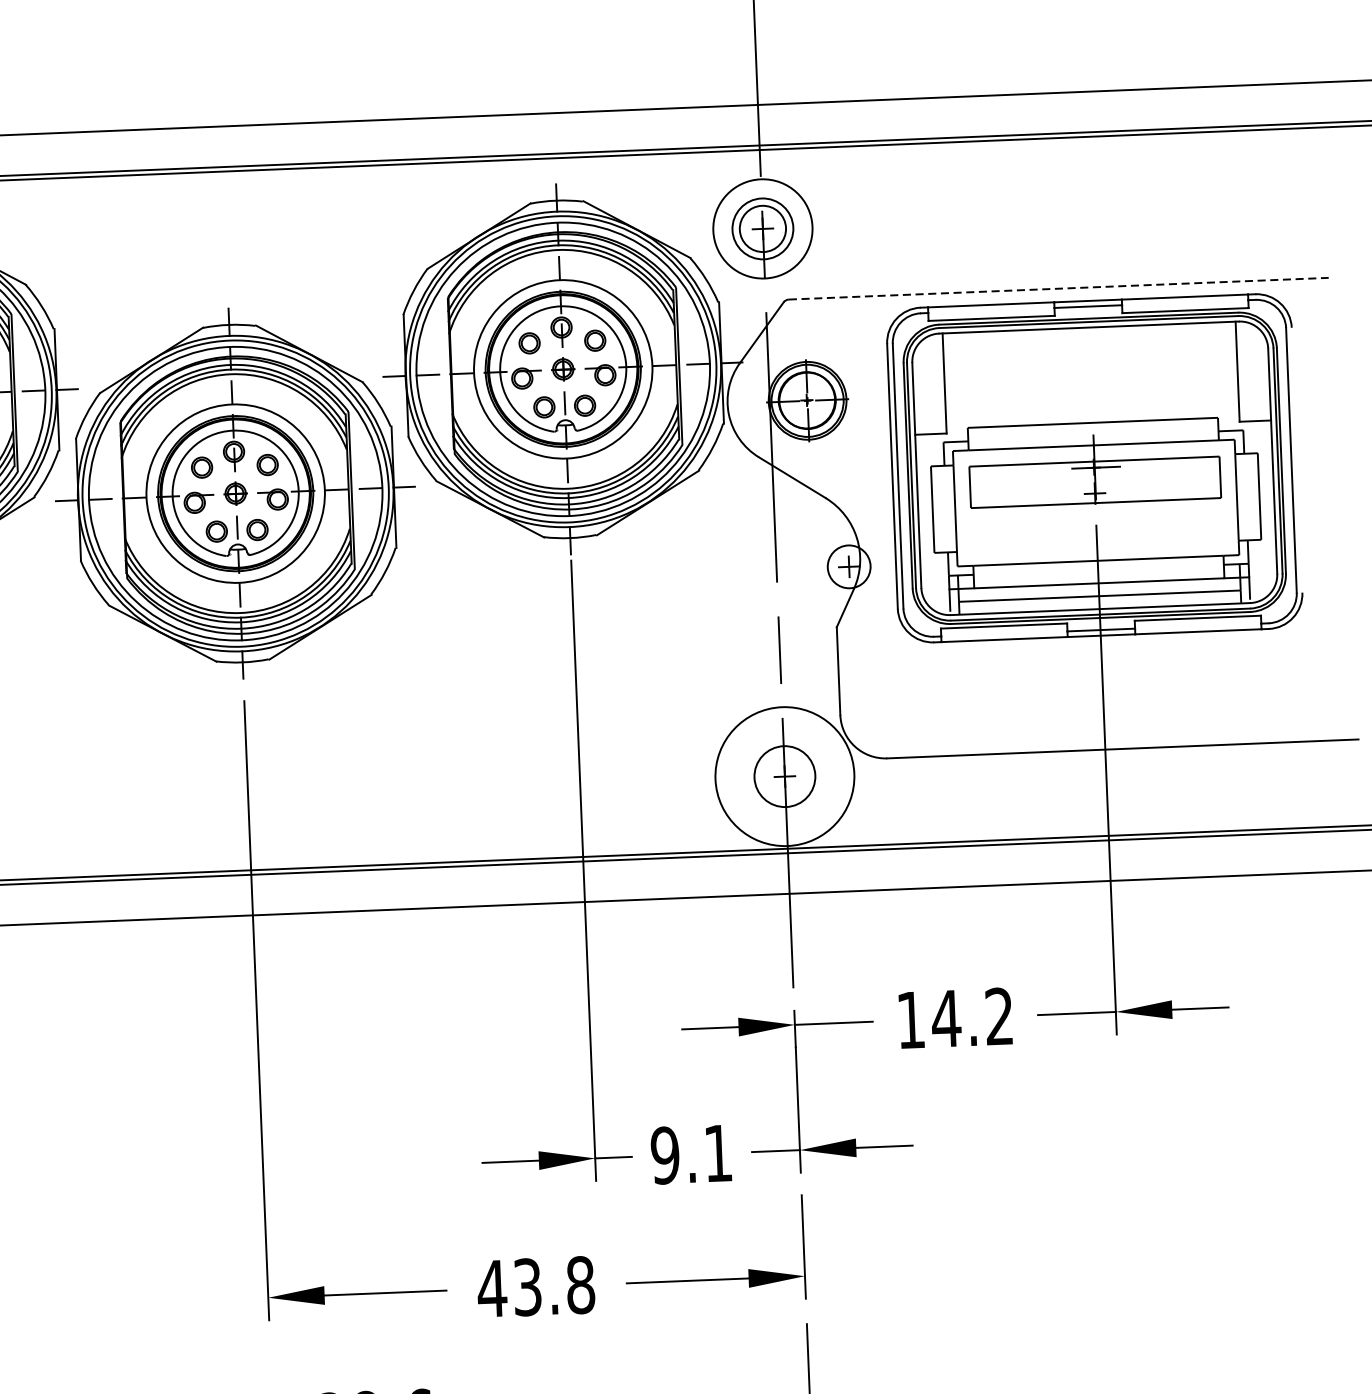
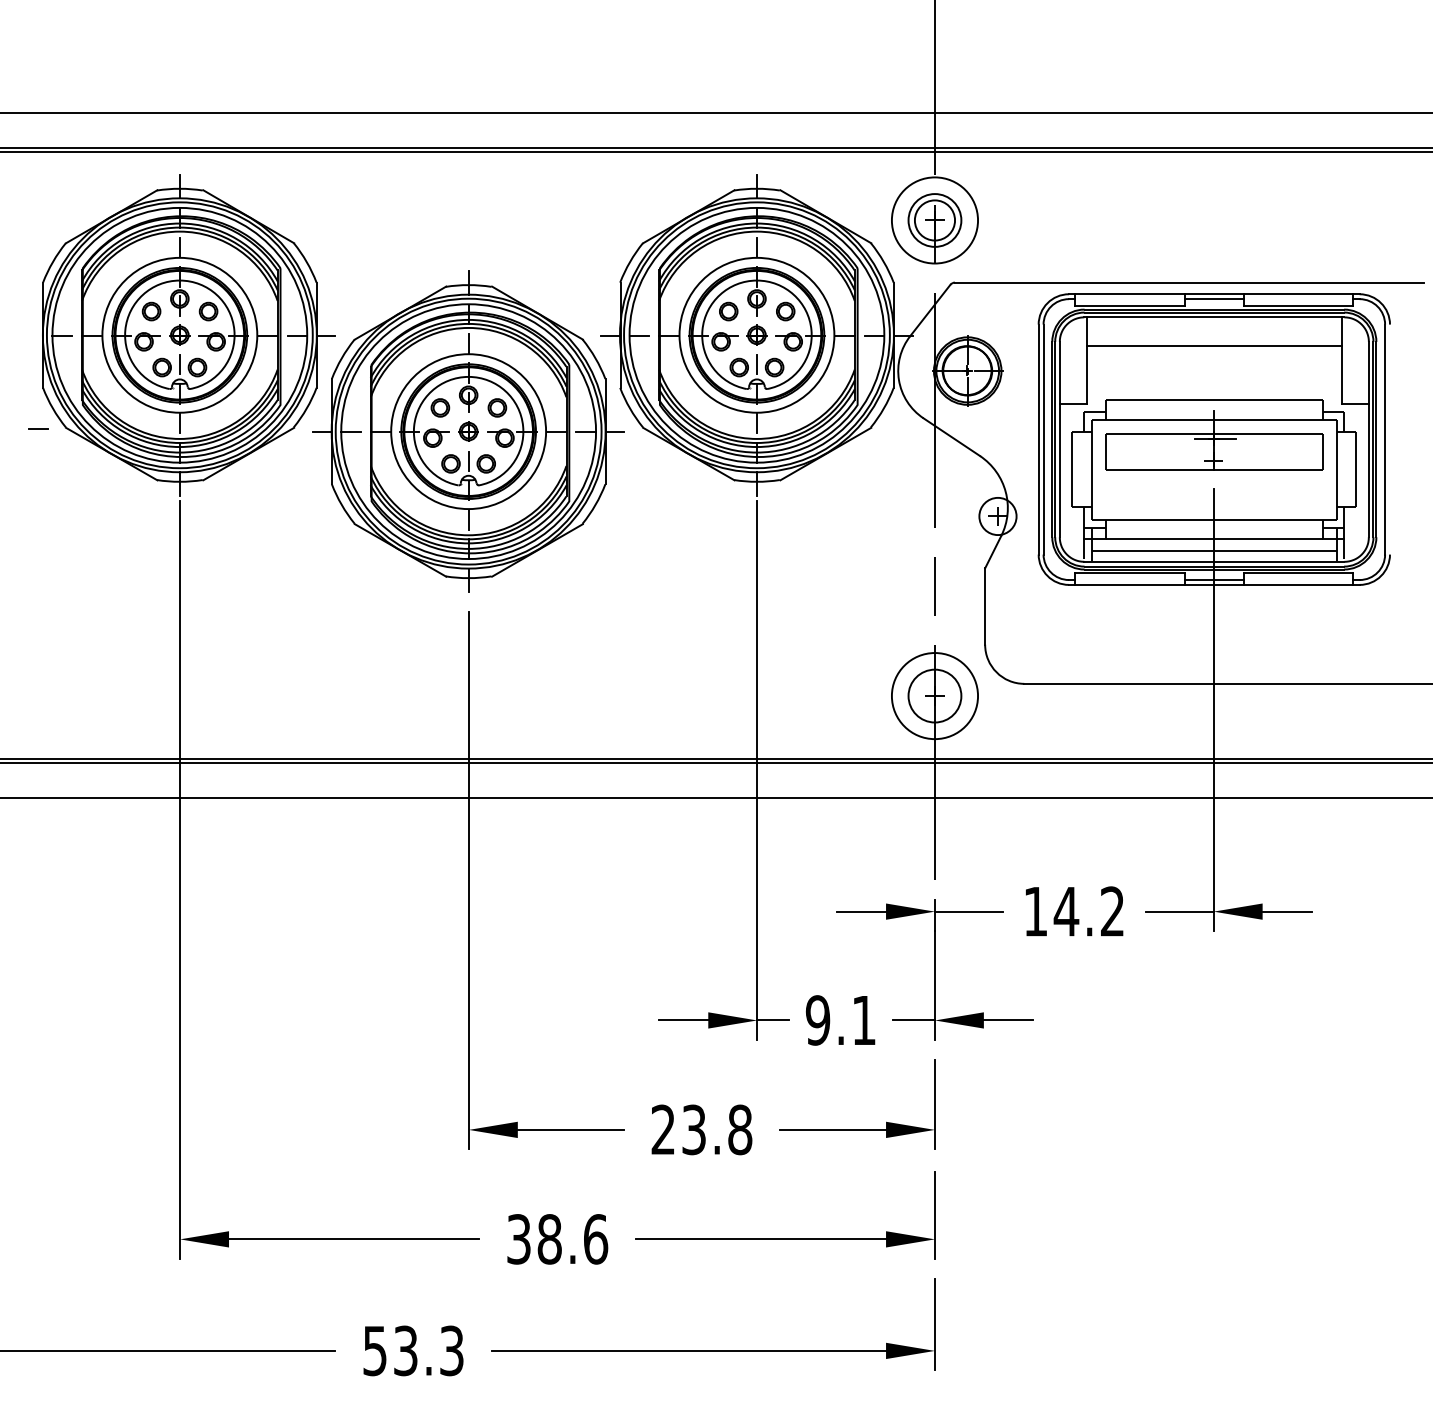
line: (1058, 288) -> (1189, 282), dashed -> solid
line: (1090, 359) -> (1214, 345), added
circle: (784, 777) -> (934, 696), size x0.71
text: (492, 1288) -> (663, 1129), 43.8 -> 23.8

